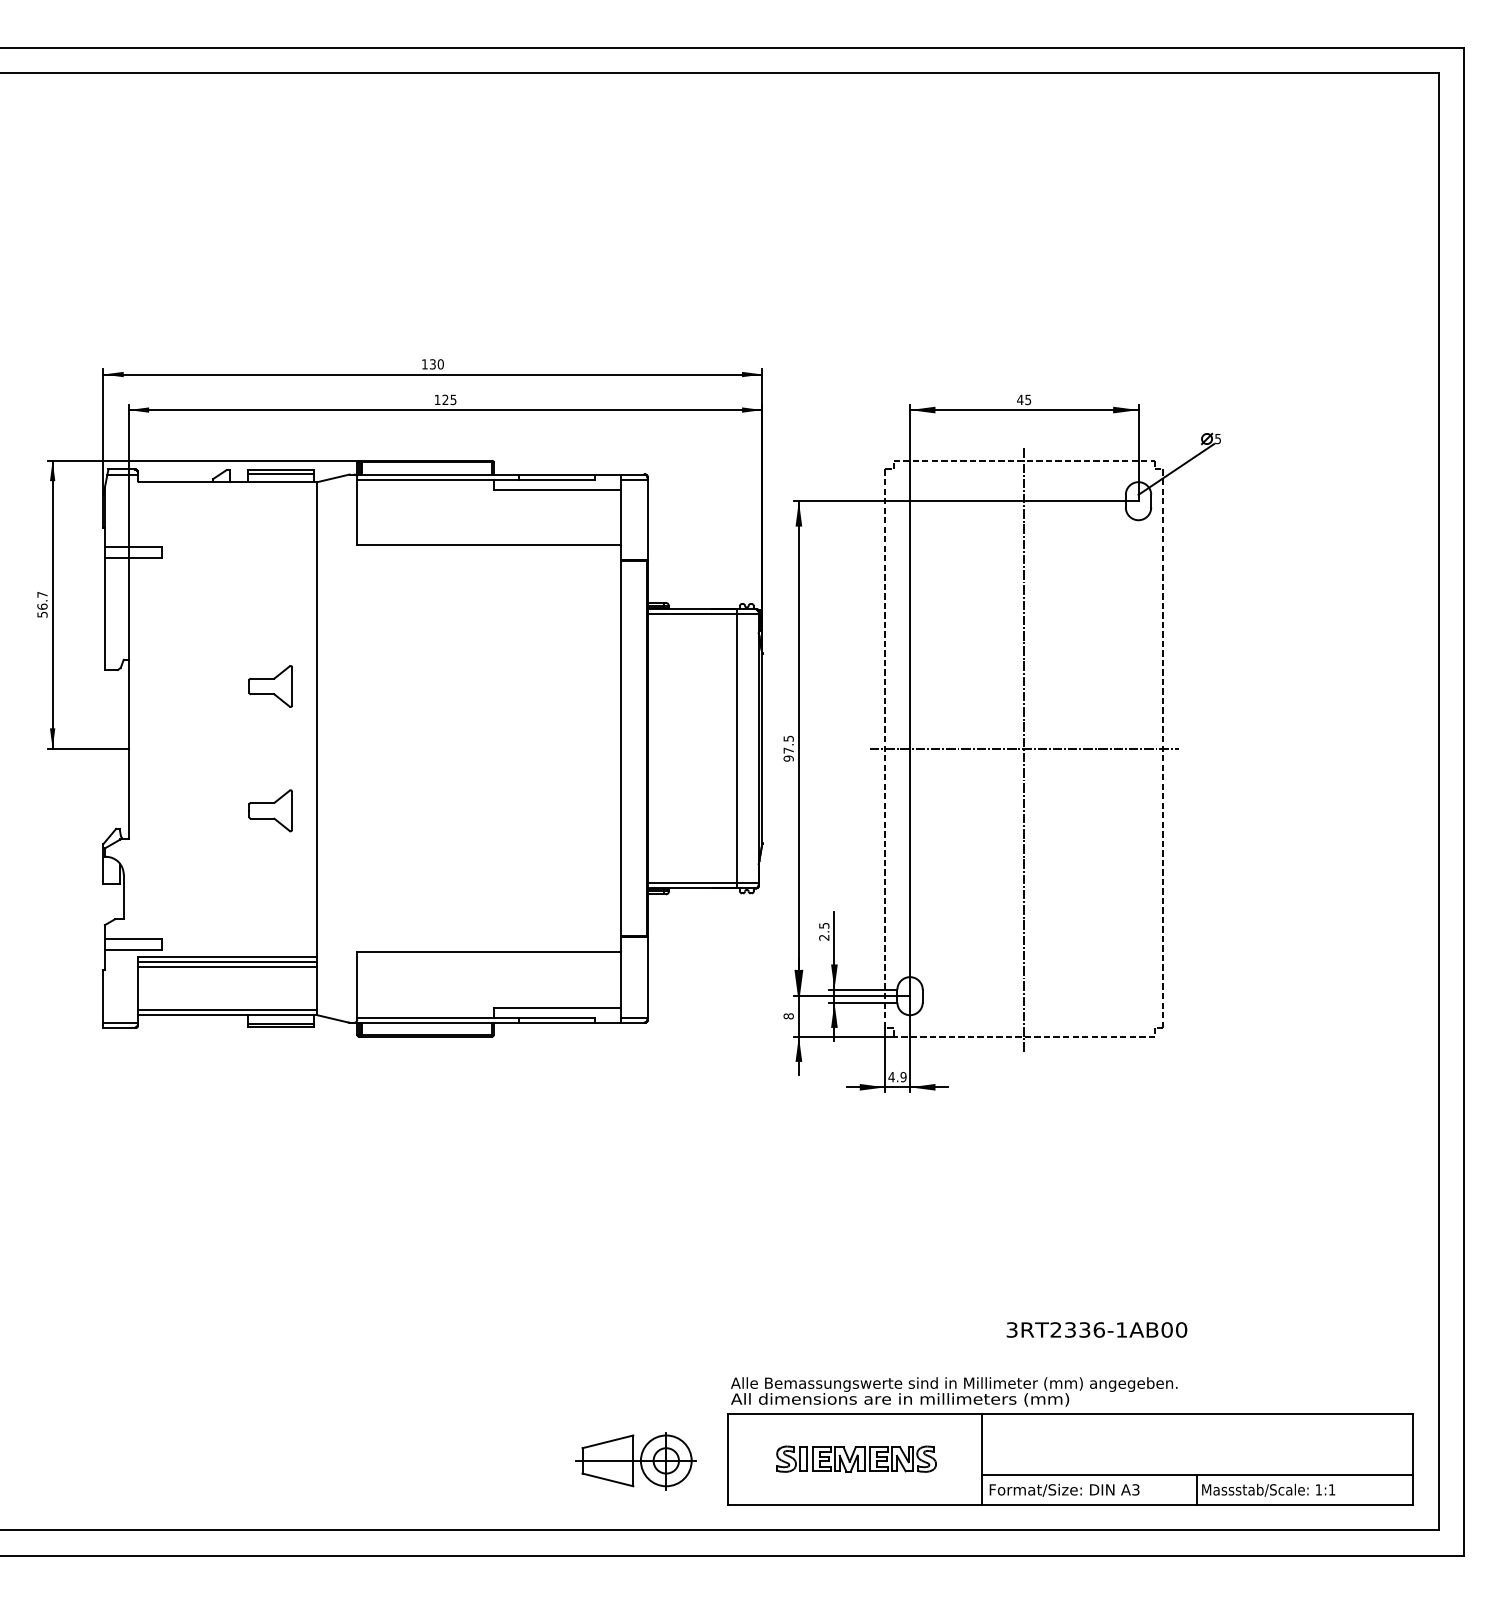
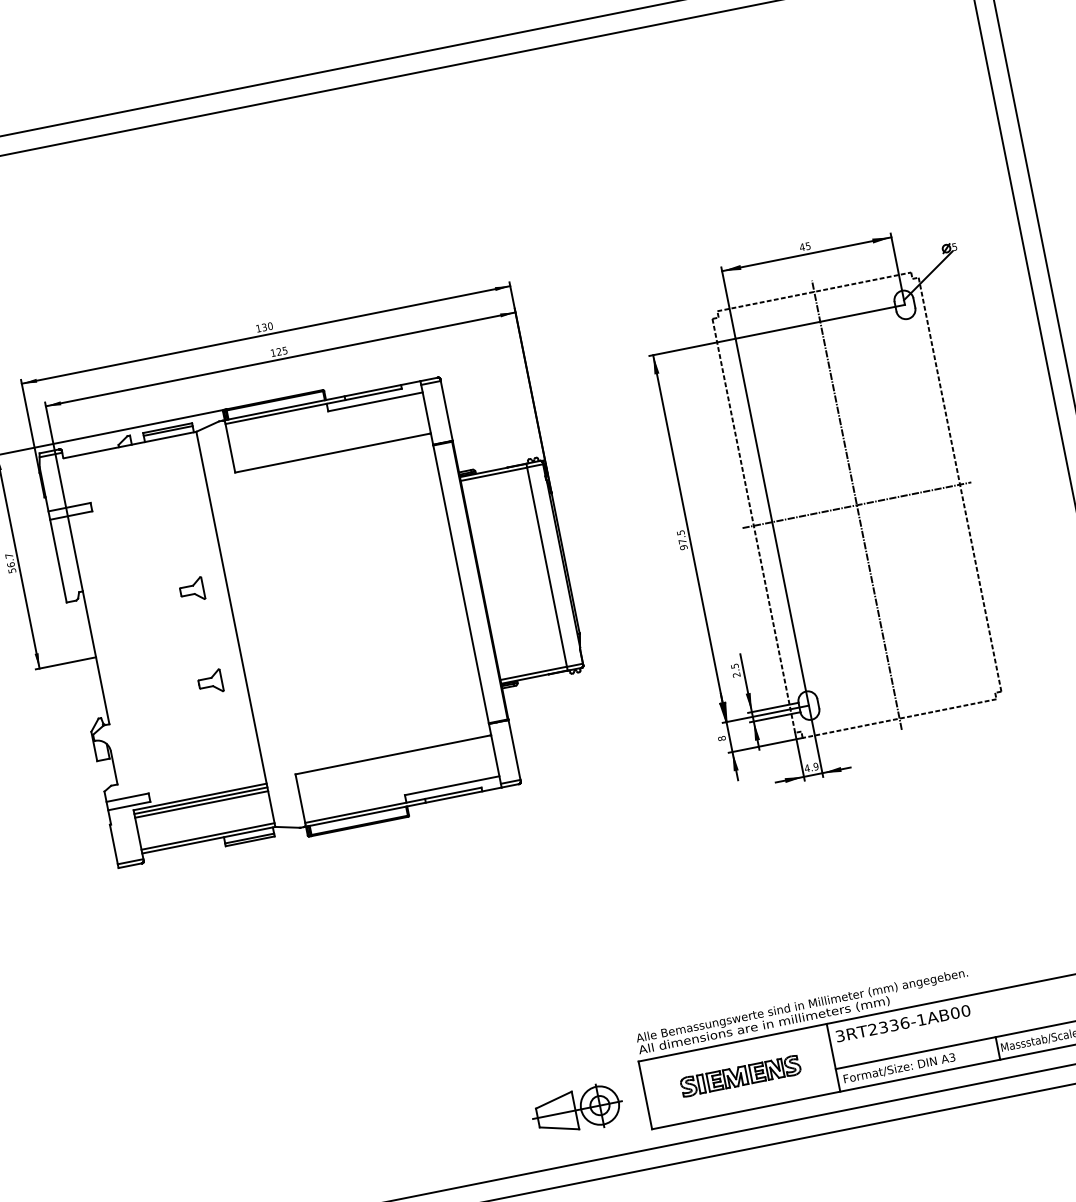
part: (270, 686) -> (191, 590), size x0.71
part: (1001, 743) -> (839, 504), moved
part: (270, 810) -> (210, 682), size x0.71
text: (1096, 1329) -> (902, 1023), moved

